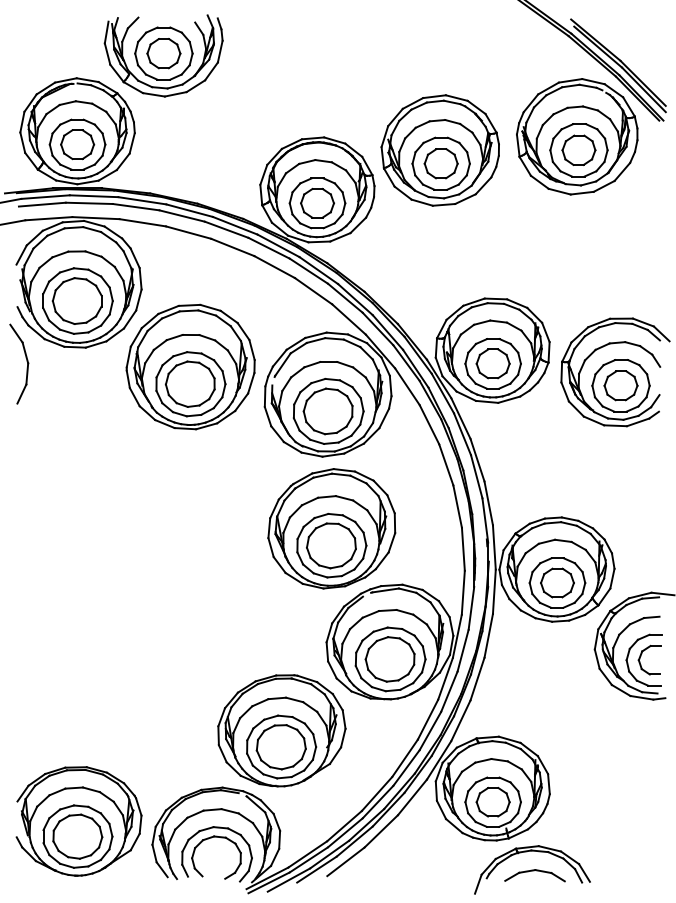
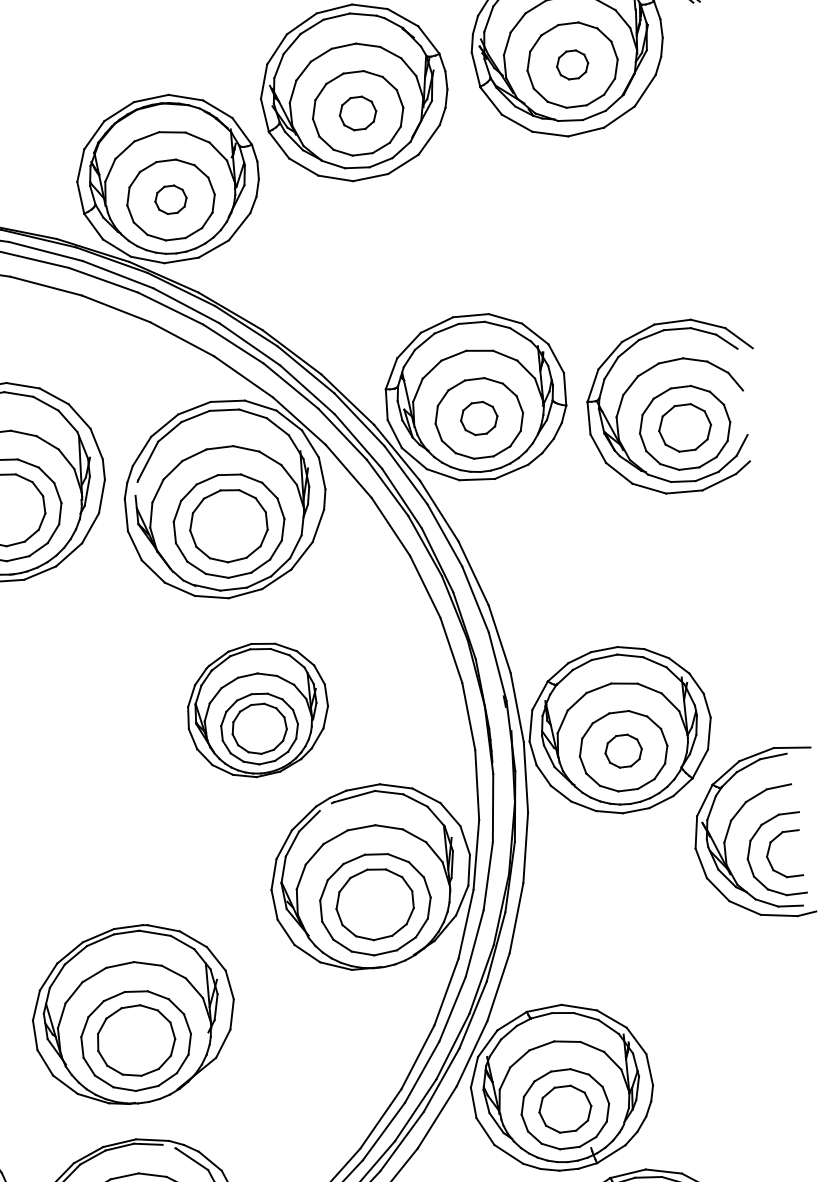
part: (578, 149) -> (571, 63), size x0.6
part: (440, 163) -> (356, 113), size x0.7
part: (317, 202) -> (170, 198), size x0.6
part: (492, 363) -> (478, 418), size x0.7
part: (331, 528) -> (256, 709), size x0.7
part: (557, 582) -> (623, 750), size x0.7
part: (281, 730) -> (133, 1014), moved

